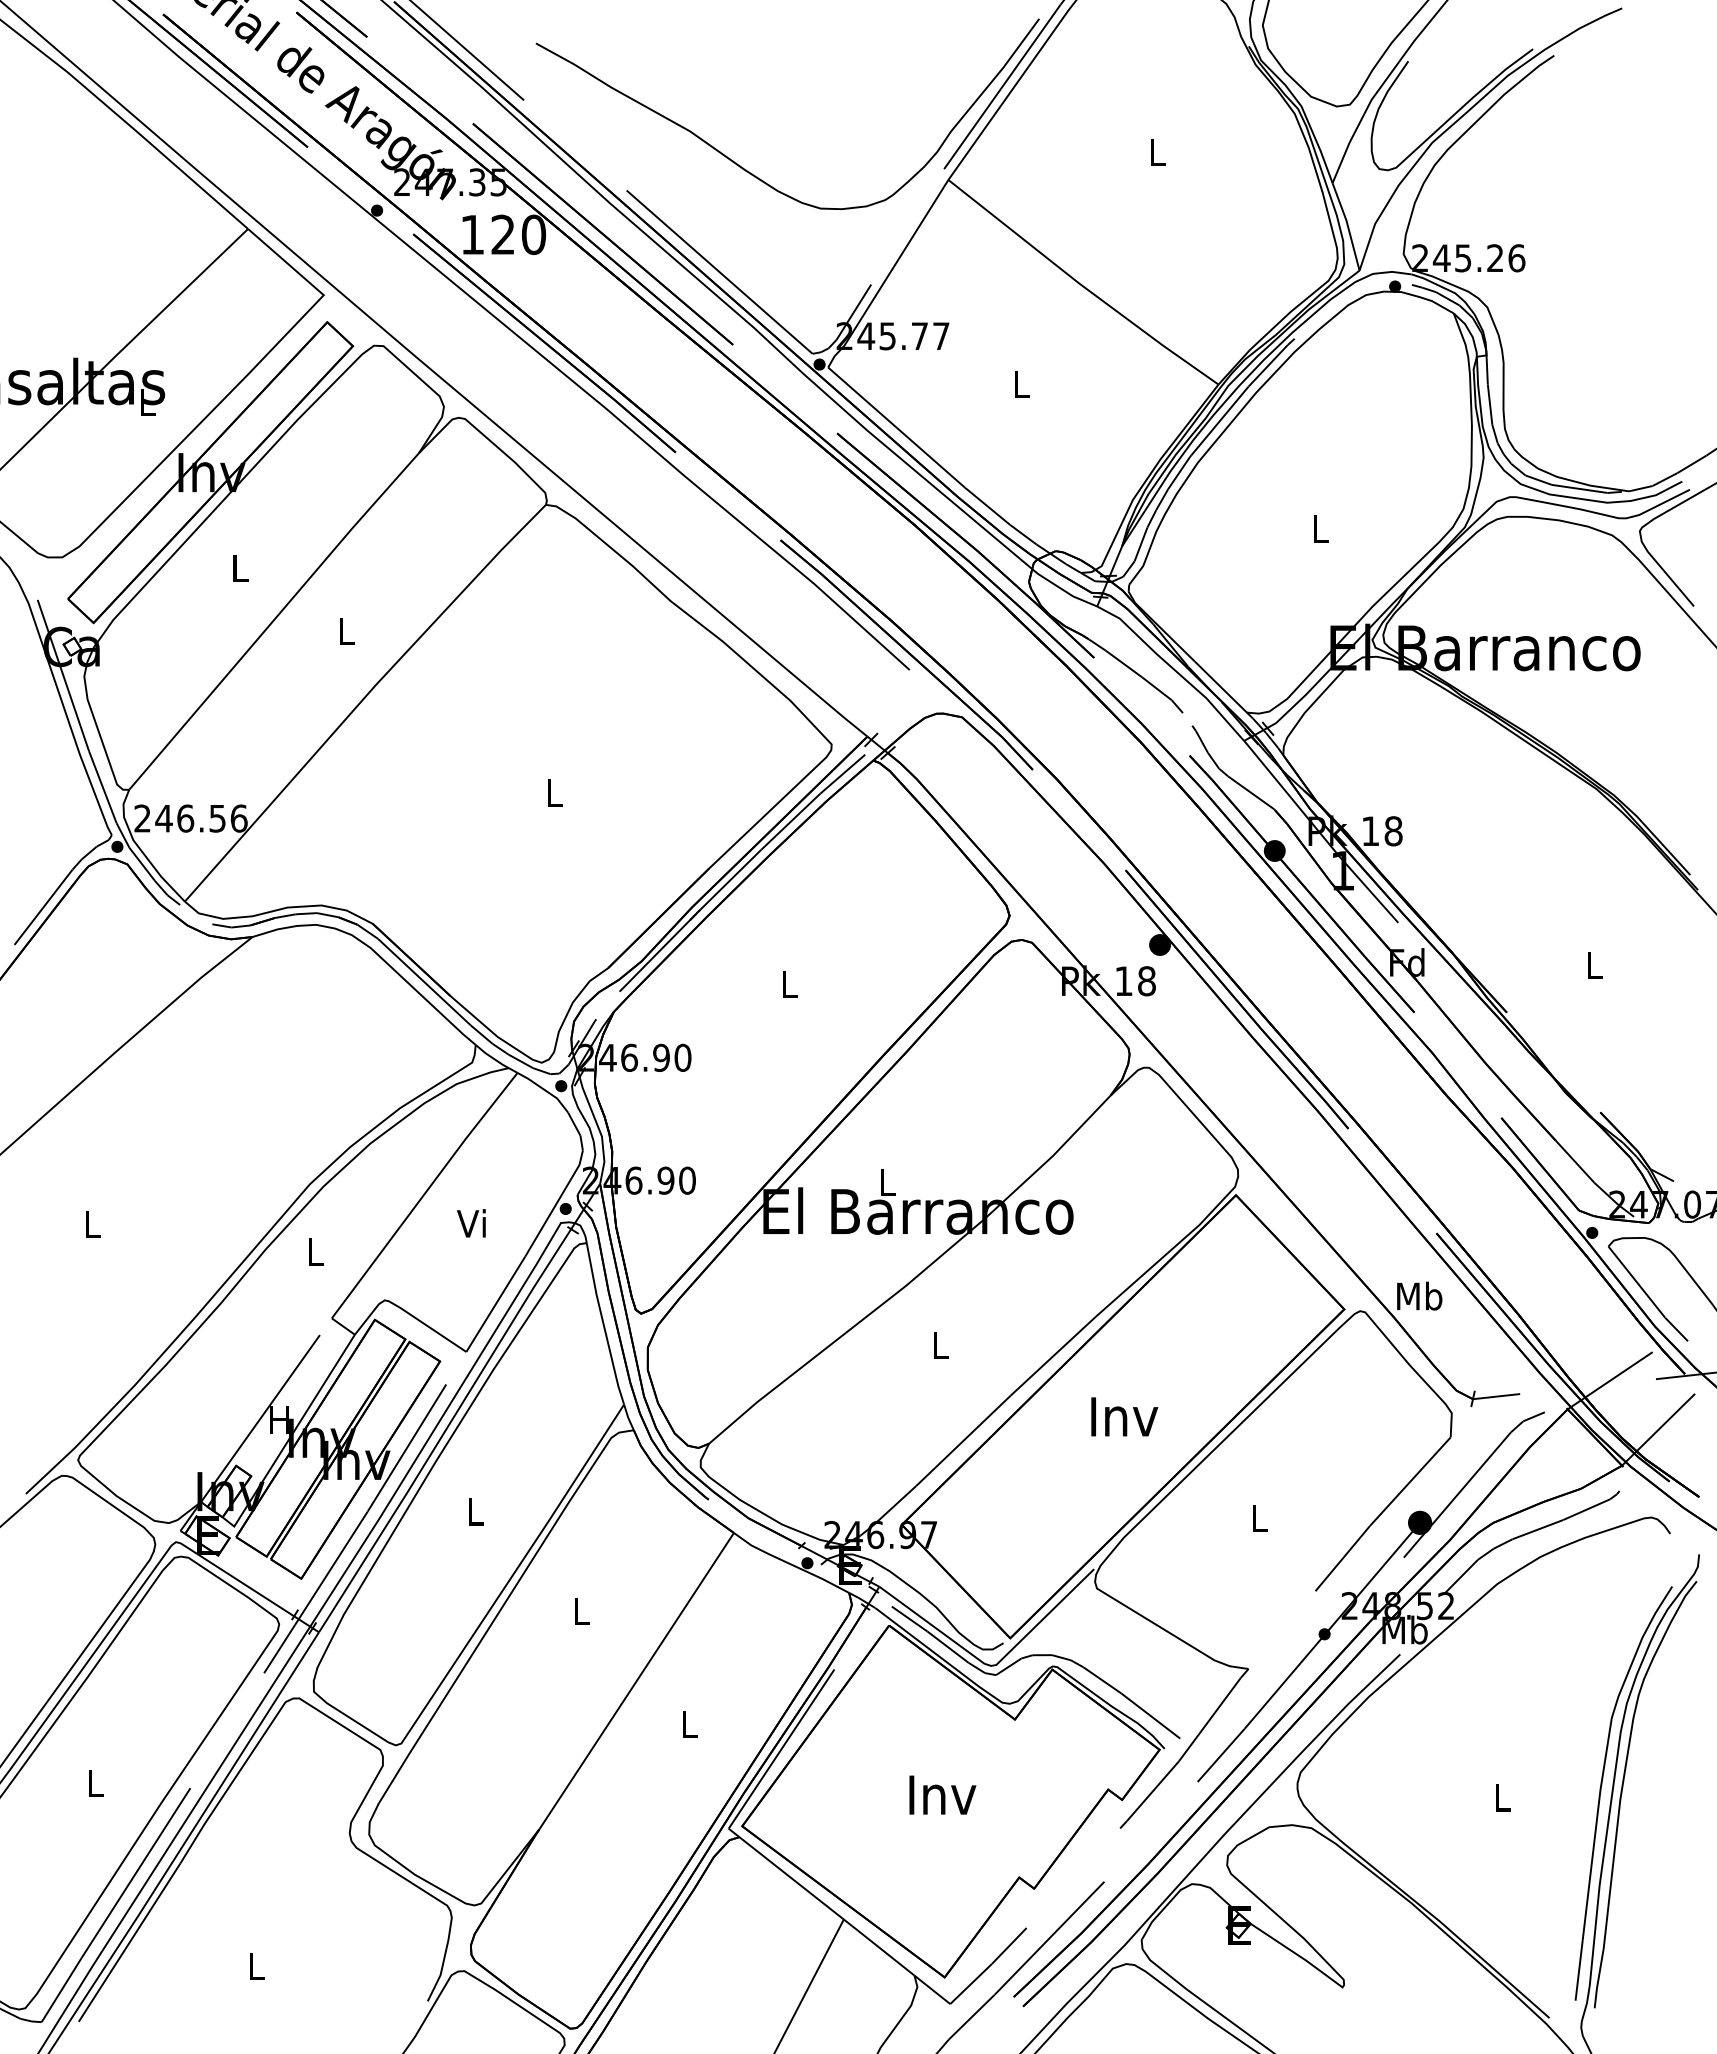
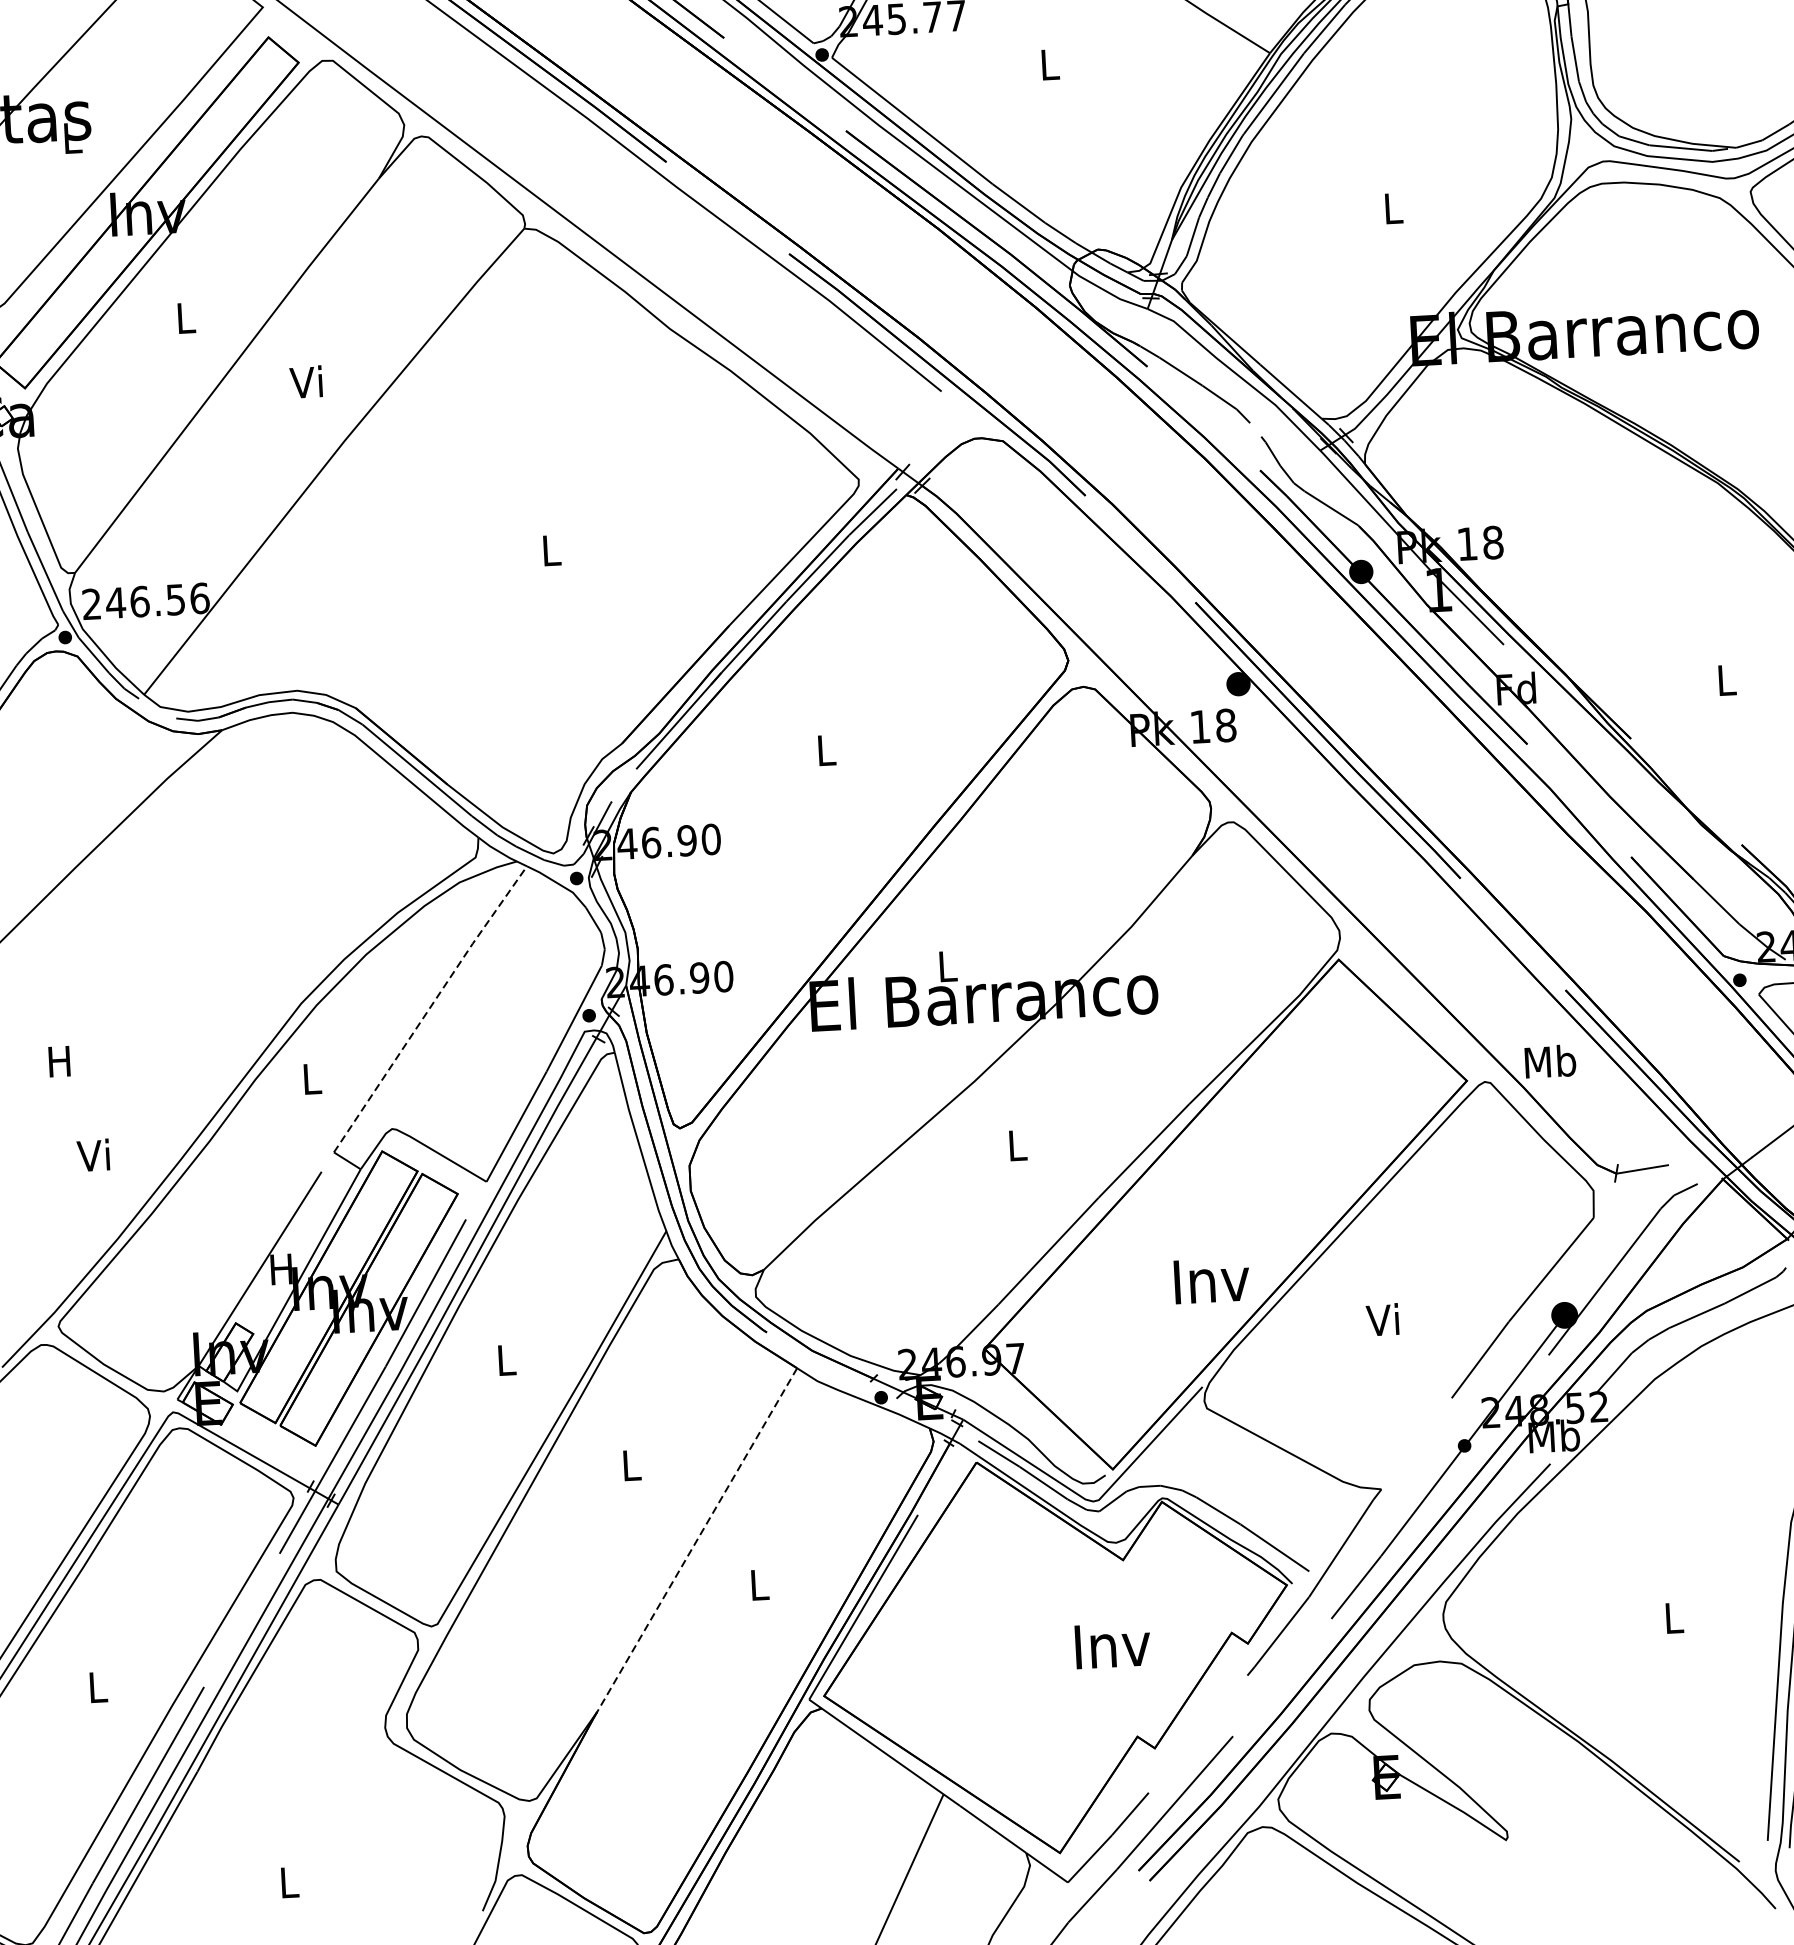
text: (343, 630) -> (305, 381), L -> Vi
line: (424, 1194) -> (430, 1008), solid -> dashed
text: (471, 1223) -> (93, 1155), moved
text: (91, 1224) -> (59, 1061), L -> H
text: (1124, 1416) -> (1211, 1280), moved
text: (1257, 1517) -> (1382, 1319), L -> Vi
line: (636, 1681) -> (697, 1540), solid -> dashed
text: (942, 1794) -> (1112, 1644), moved

